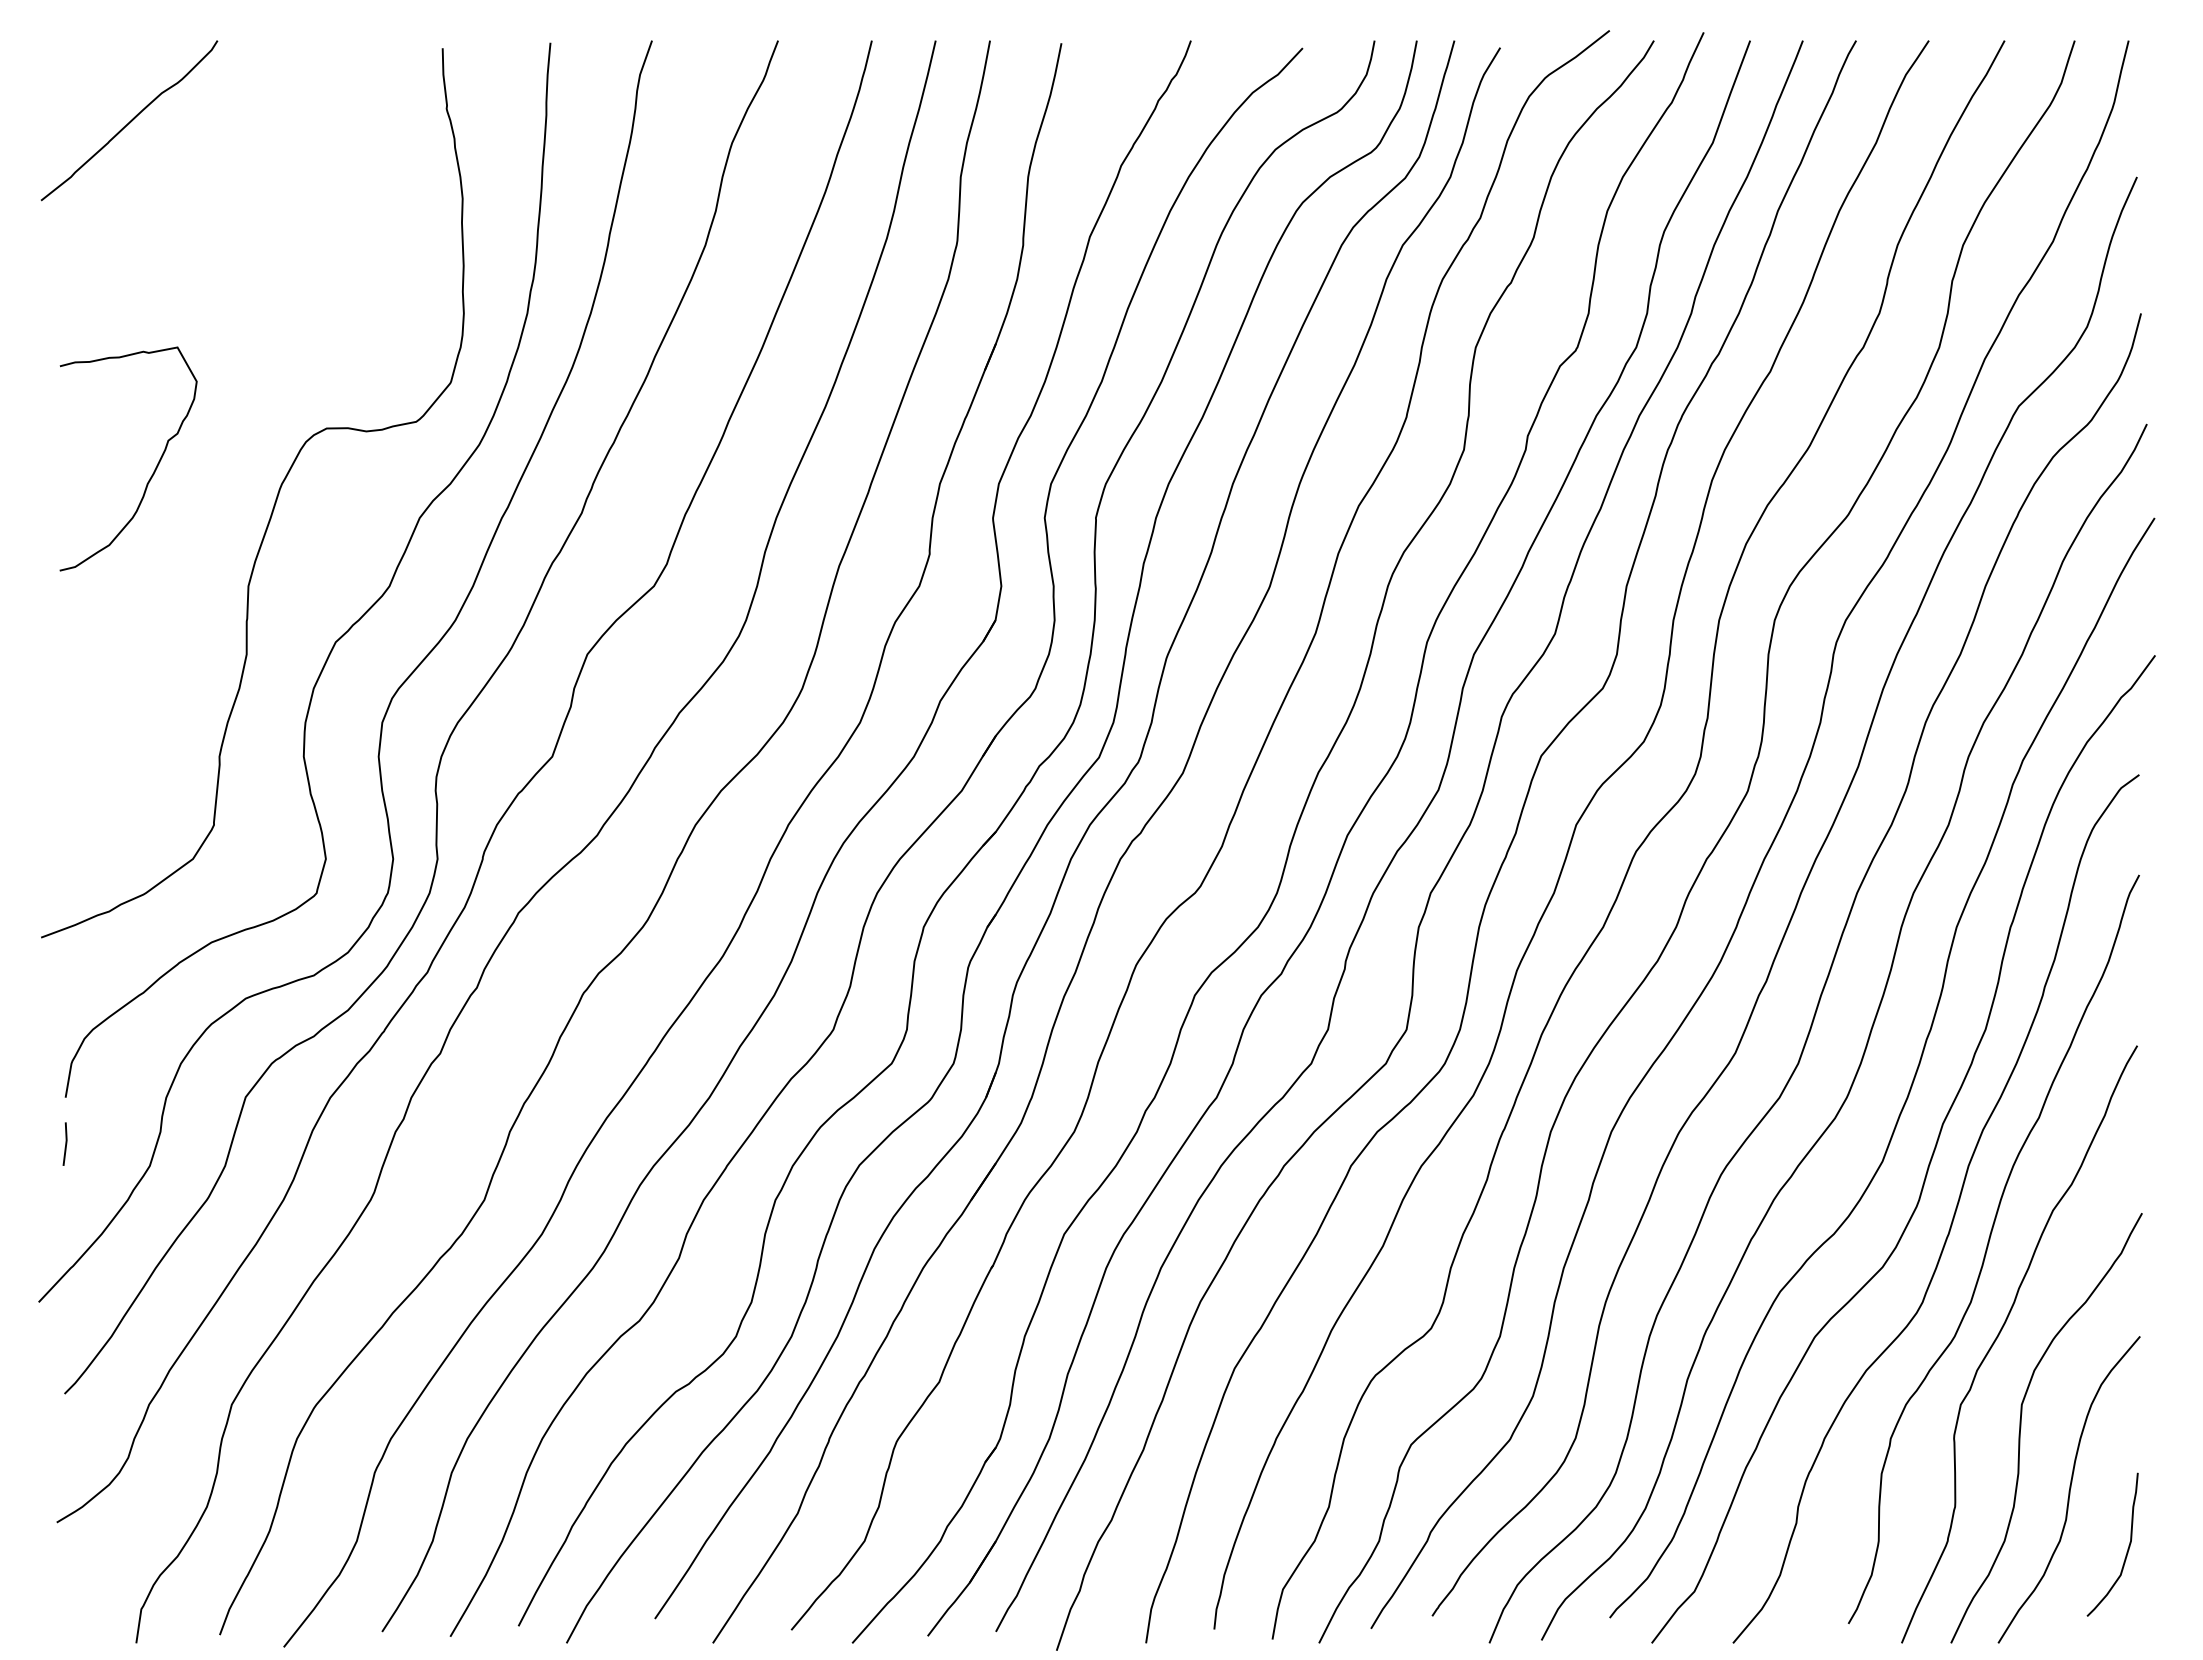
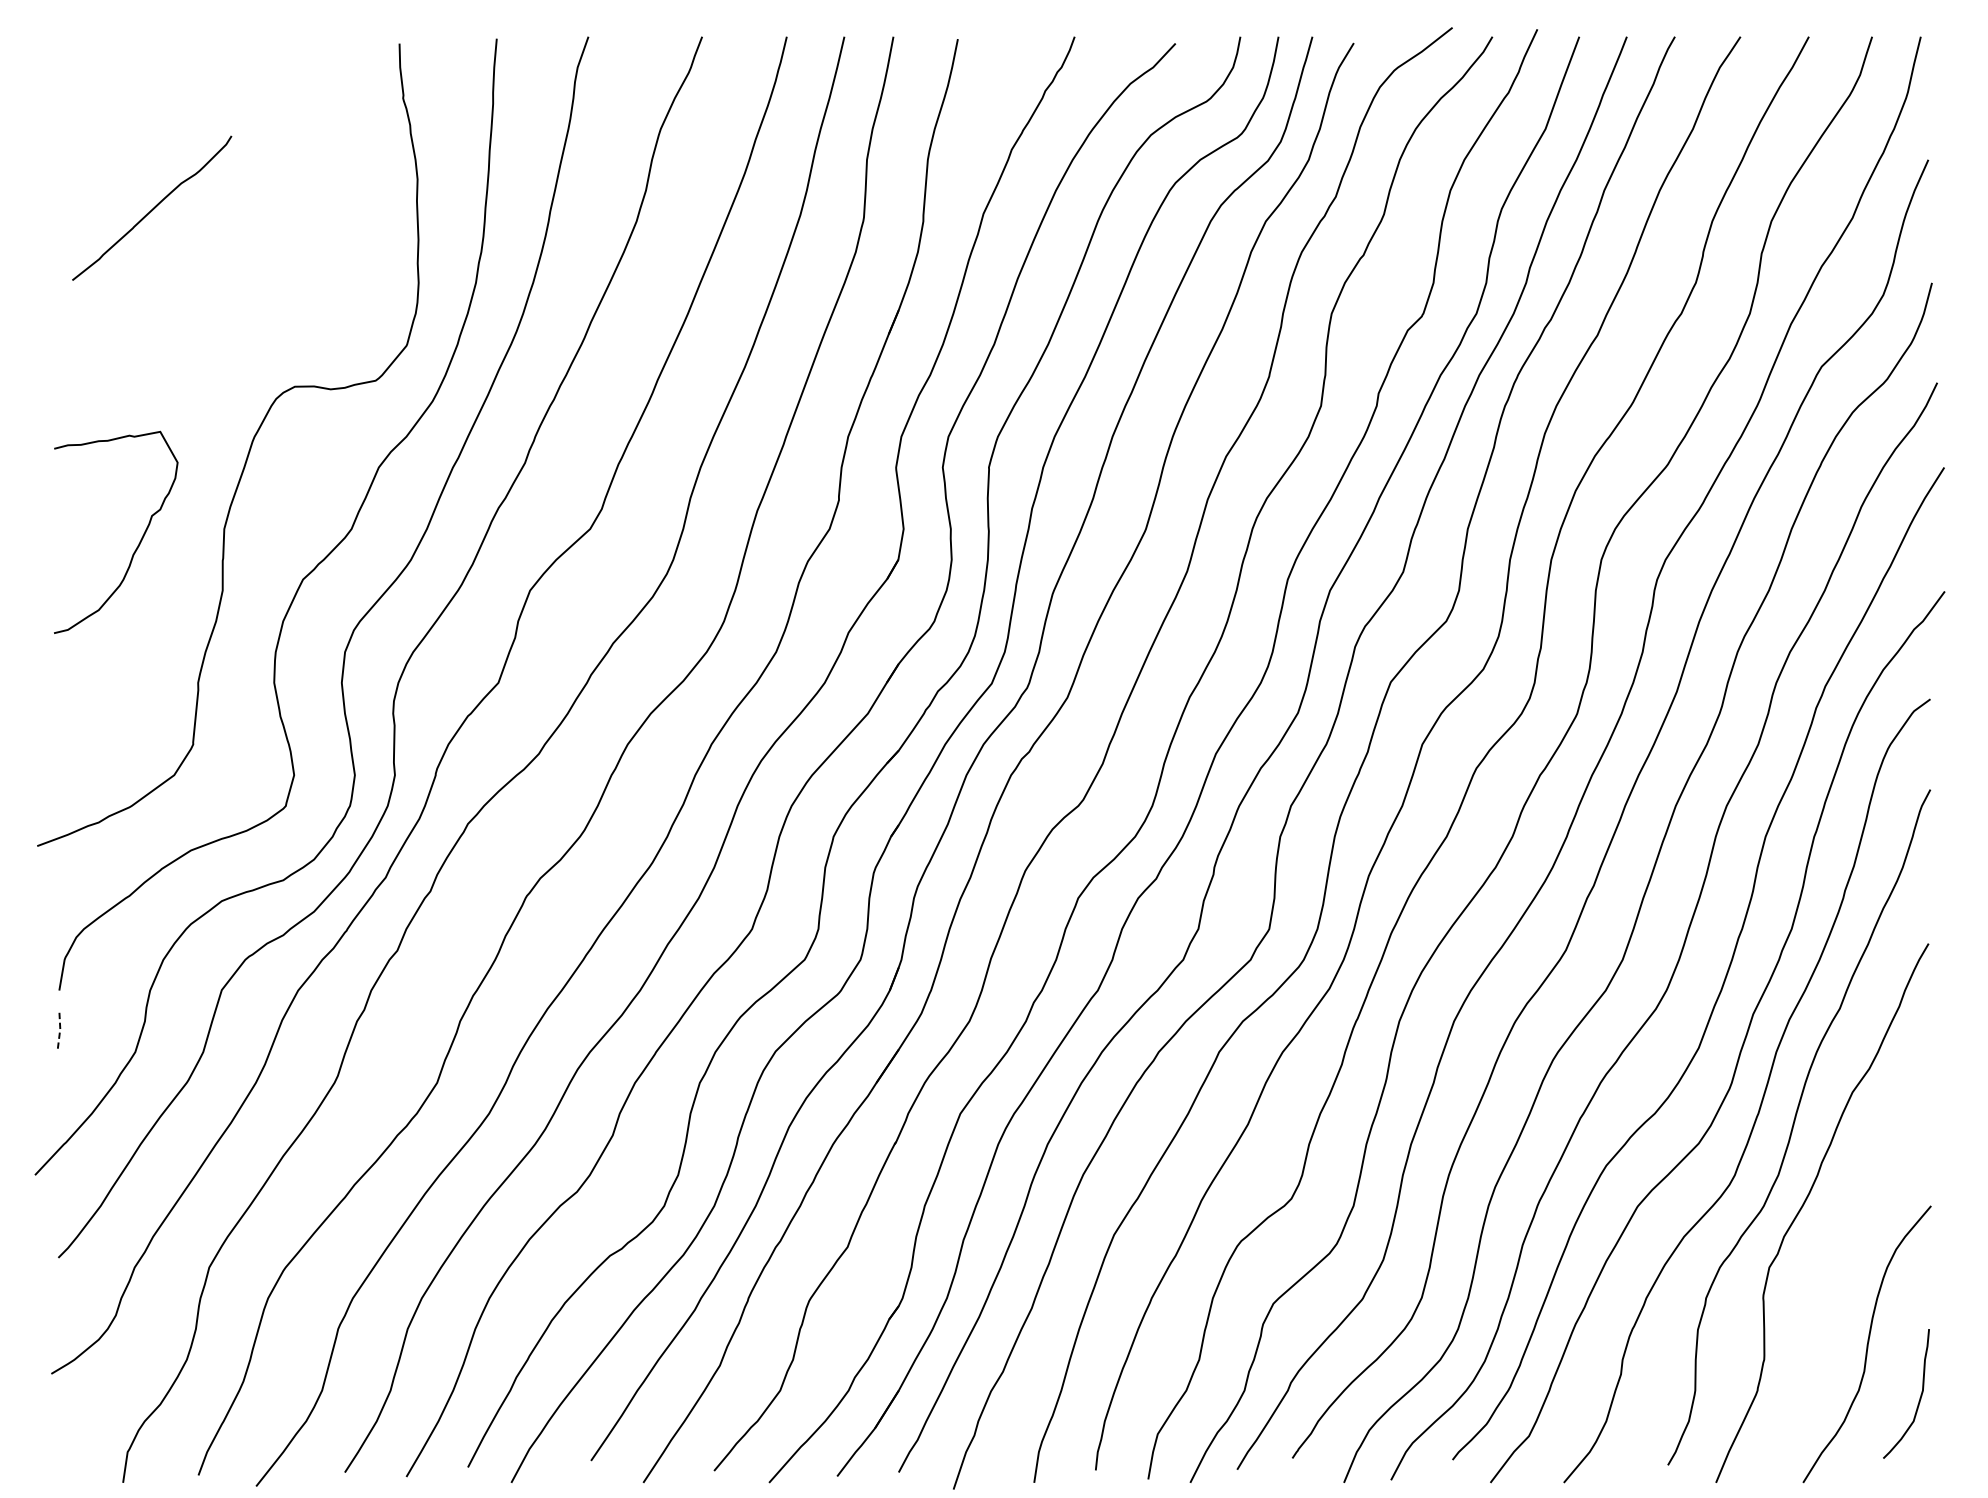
curve: (130, 120) -> (153, 208), moved
curve: (153, 471) -> (138, 543), moved
line: (66, 1143) -> (60, 1031), solid -> dashed
curve: (2021, 1428) -> (1824, 1289), removed

